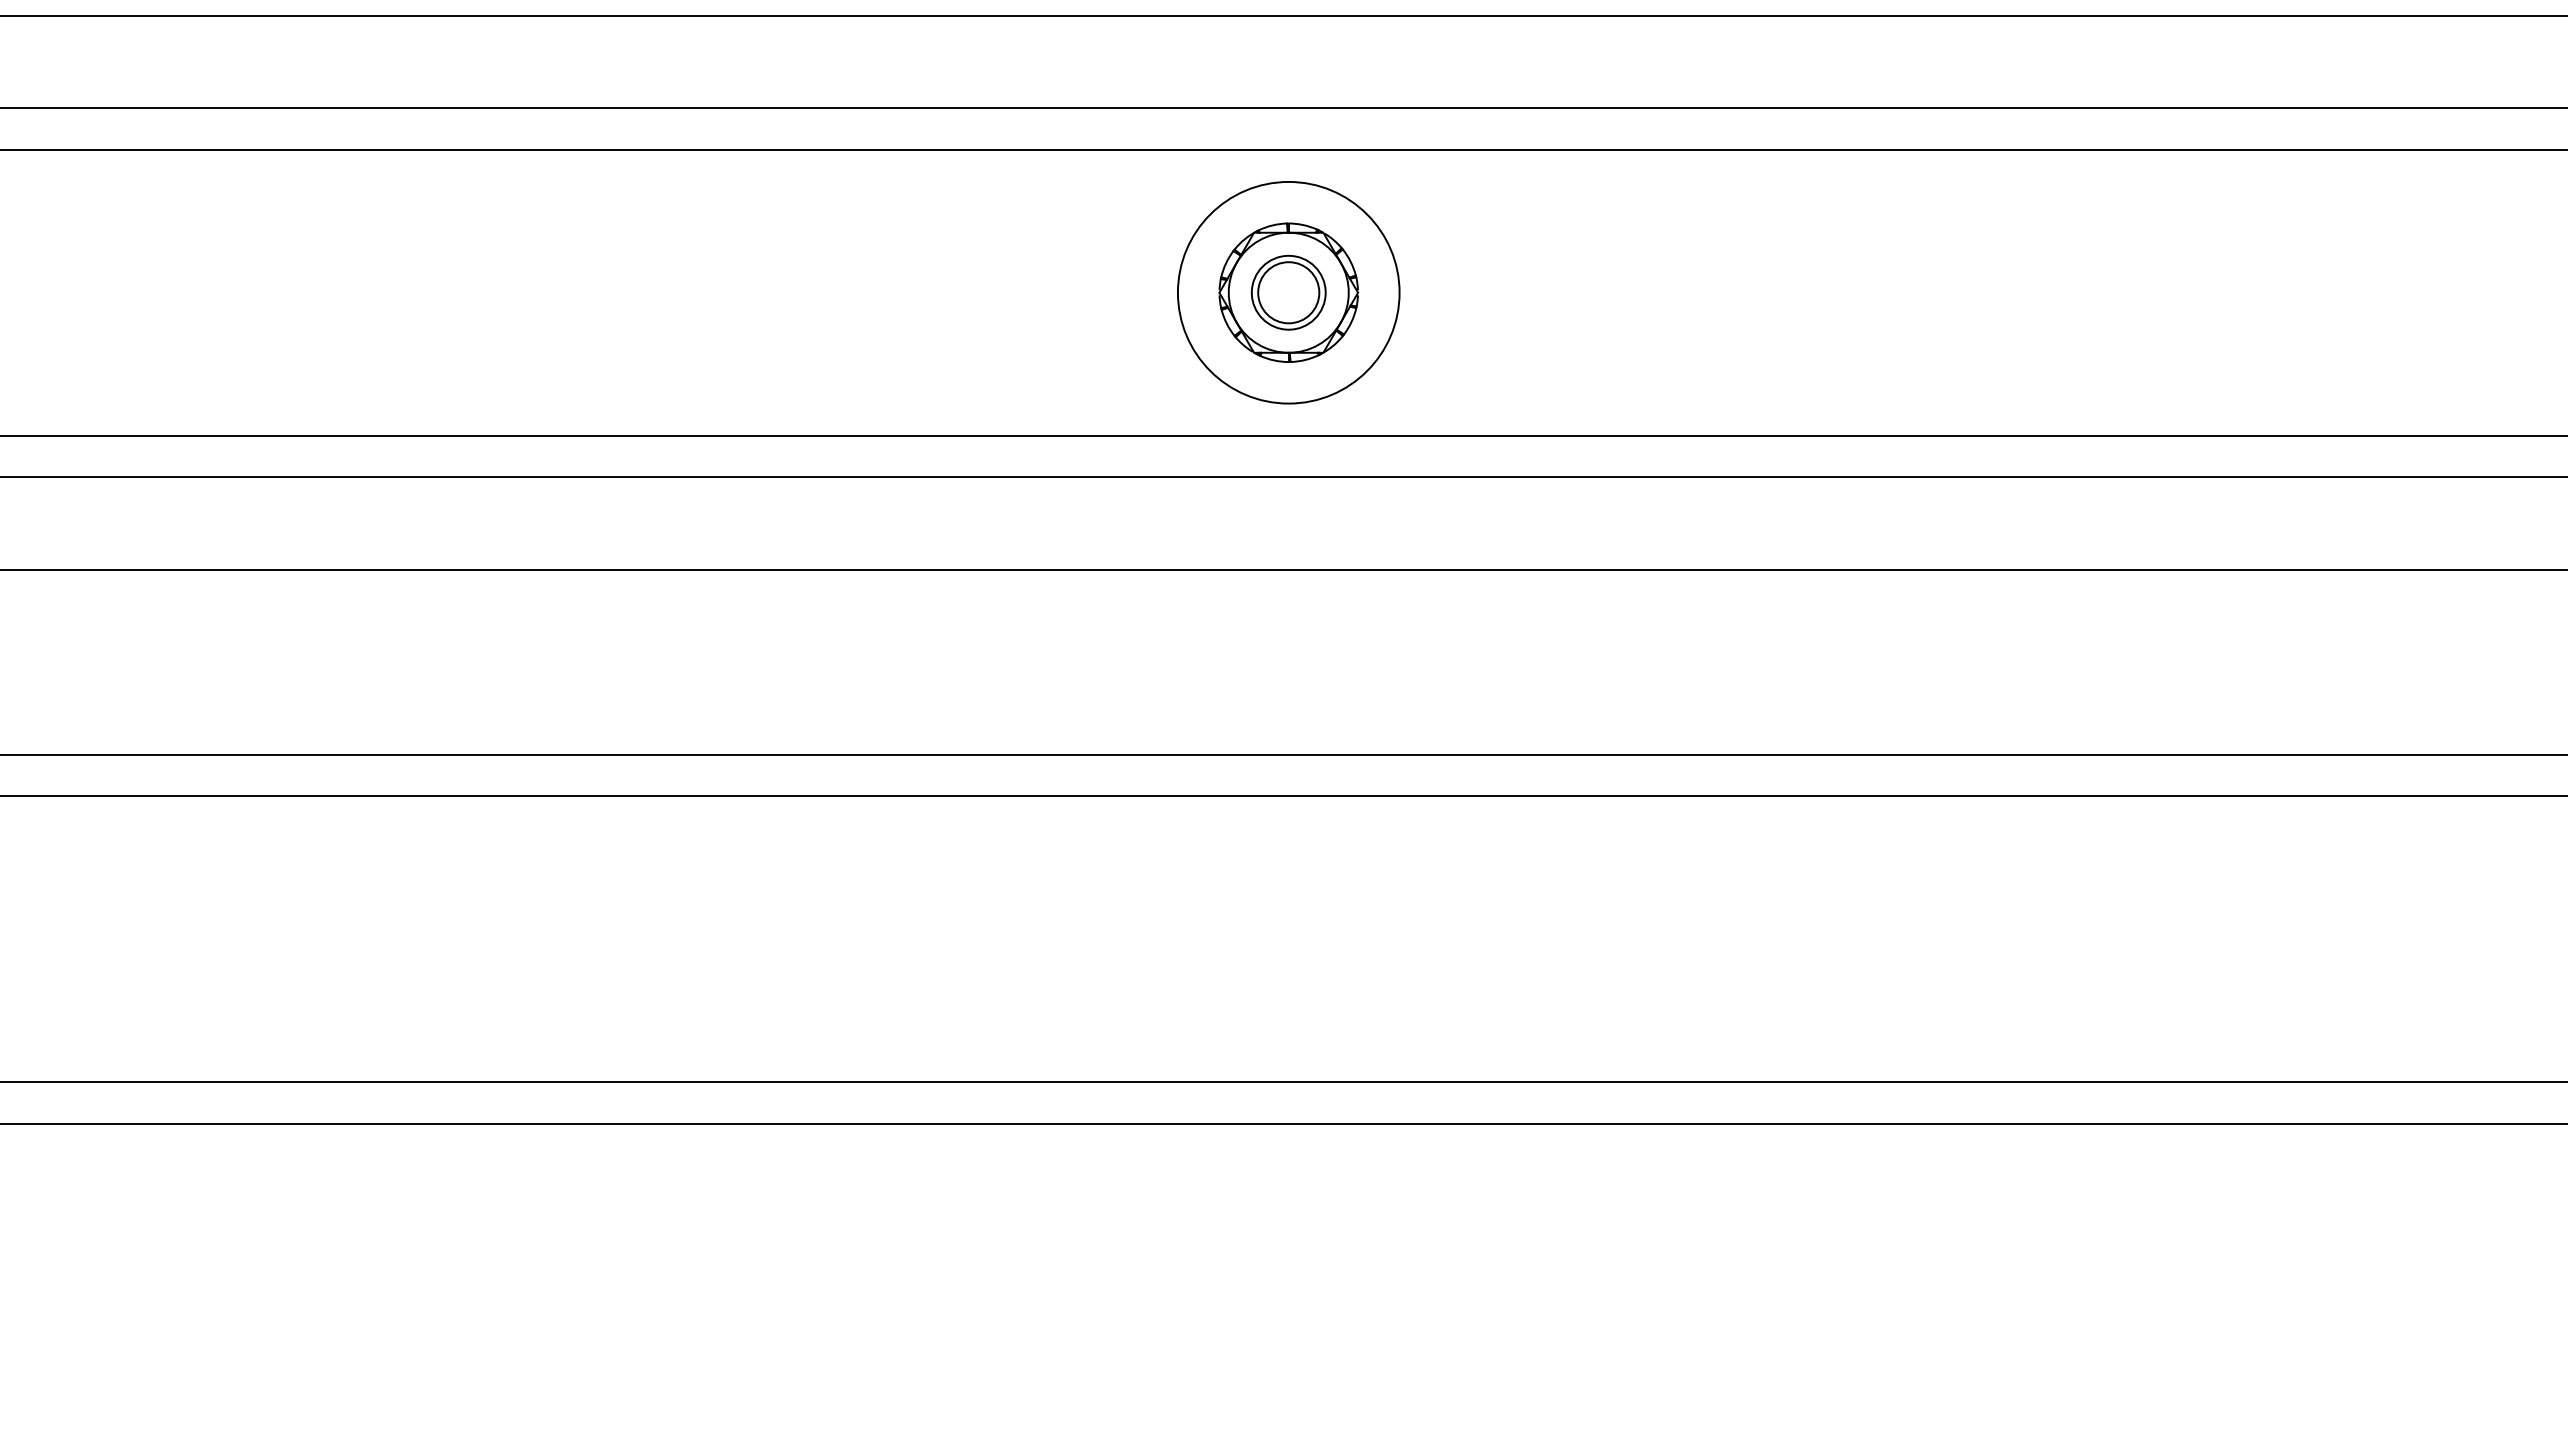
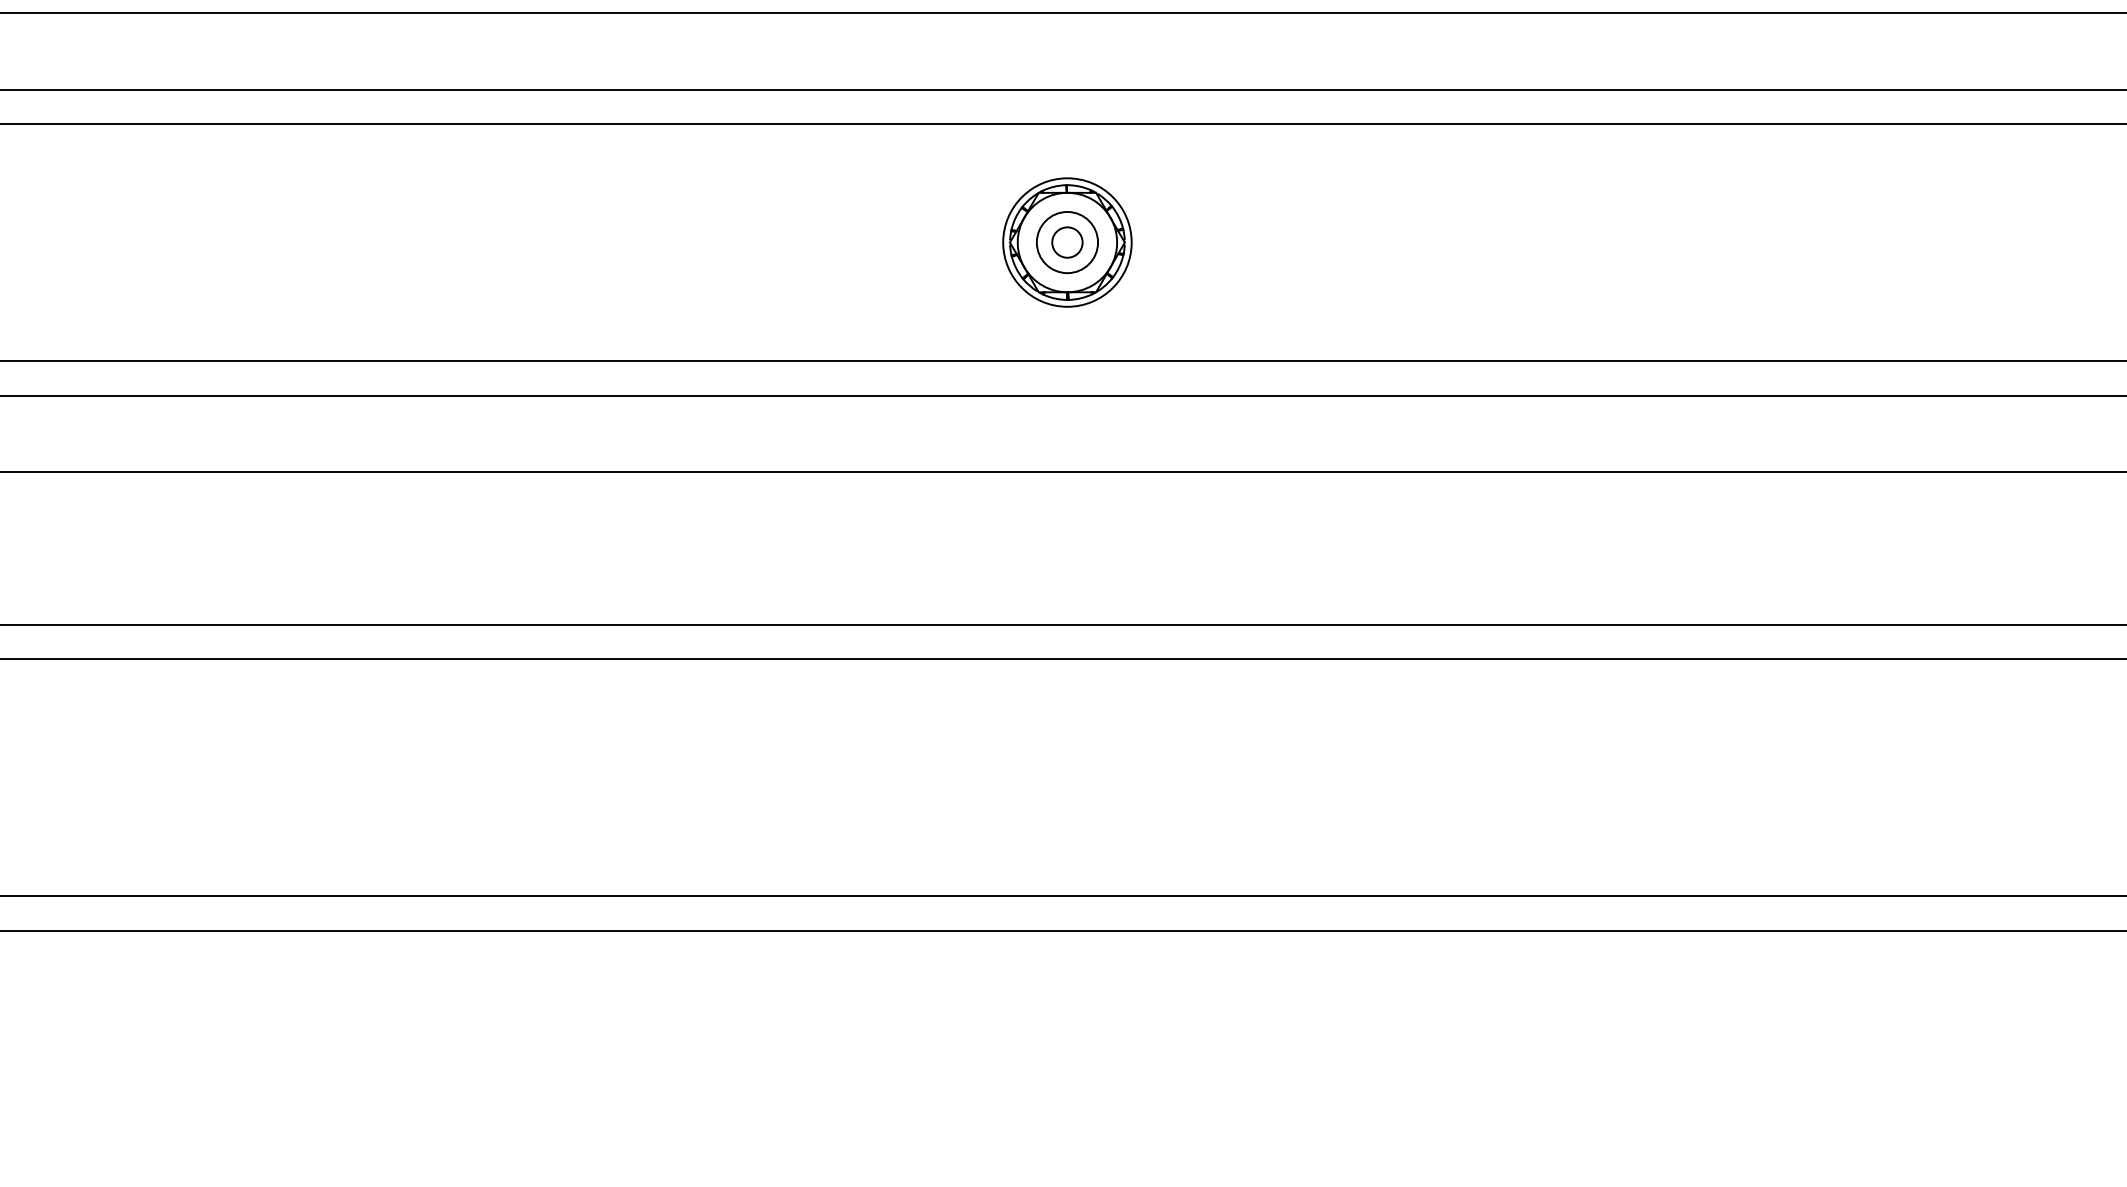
circle: (1288, 292) -> (1067, 242), size x0.6
circle: (1288, 292) -> (1067, 242), size x0.7

